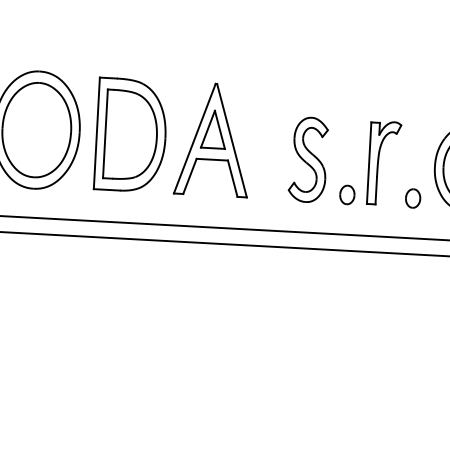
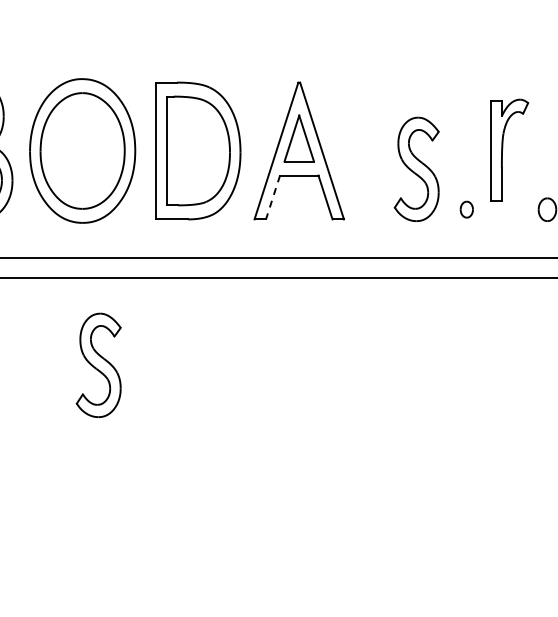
part: (379, 161) -> (503, 148), moved
line: (189, 176) -> (272, 197), solid -> dashed
part: (347, 194) -> (466, 209), size x0.7
part: (40, 304) -> (98, 364), added

